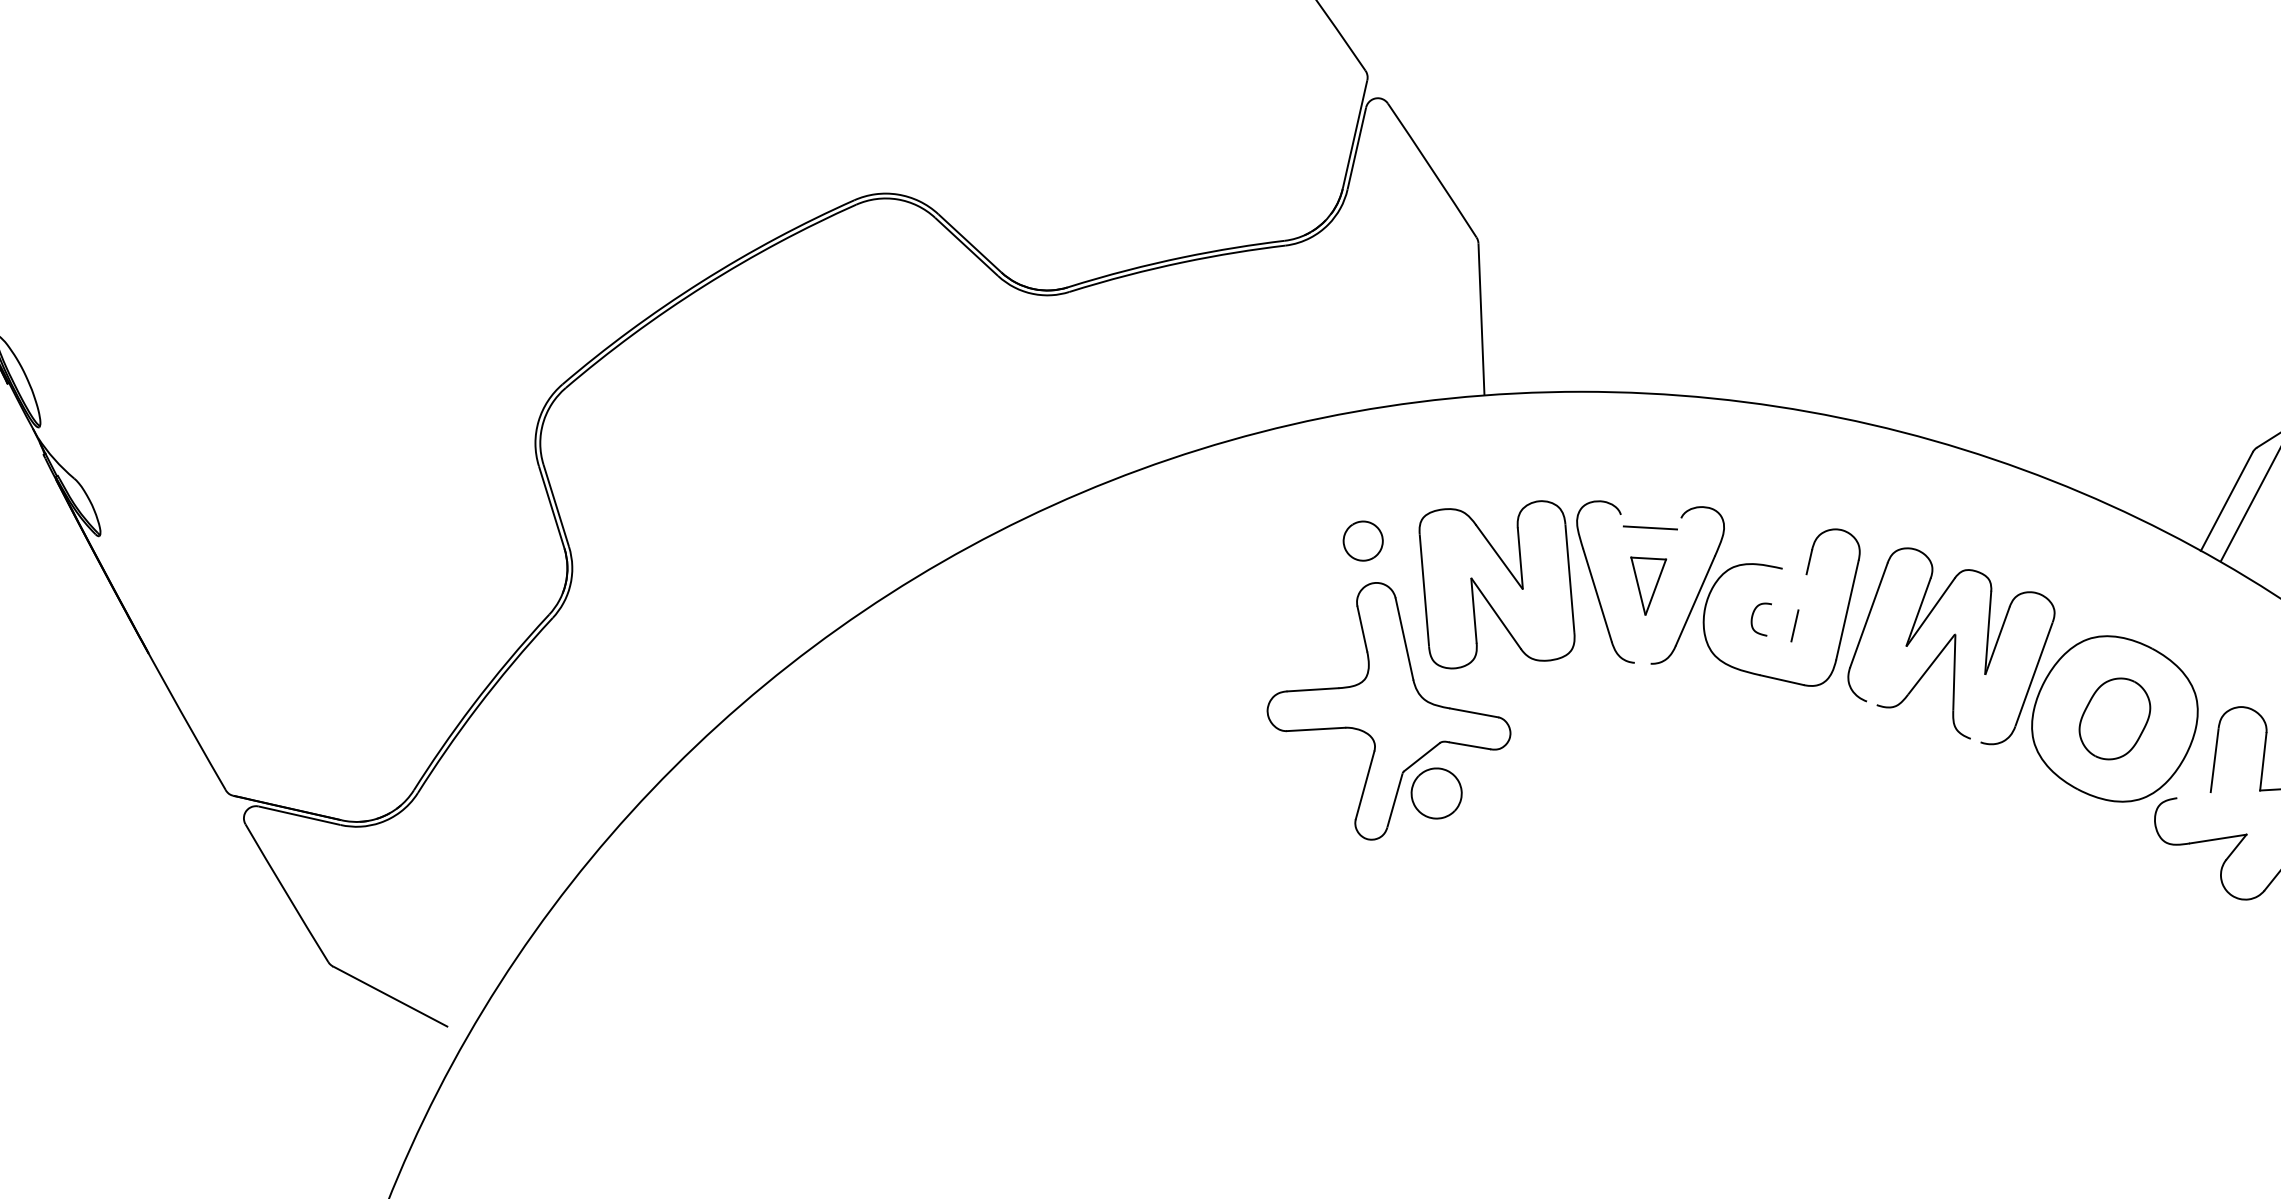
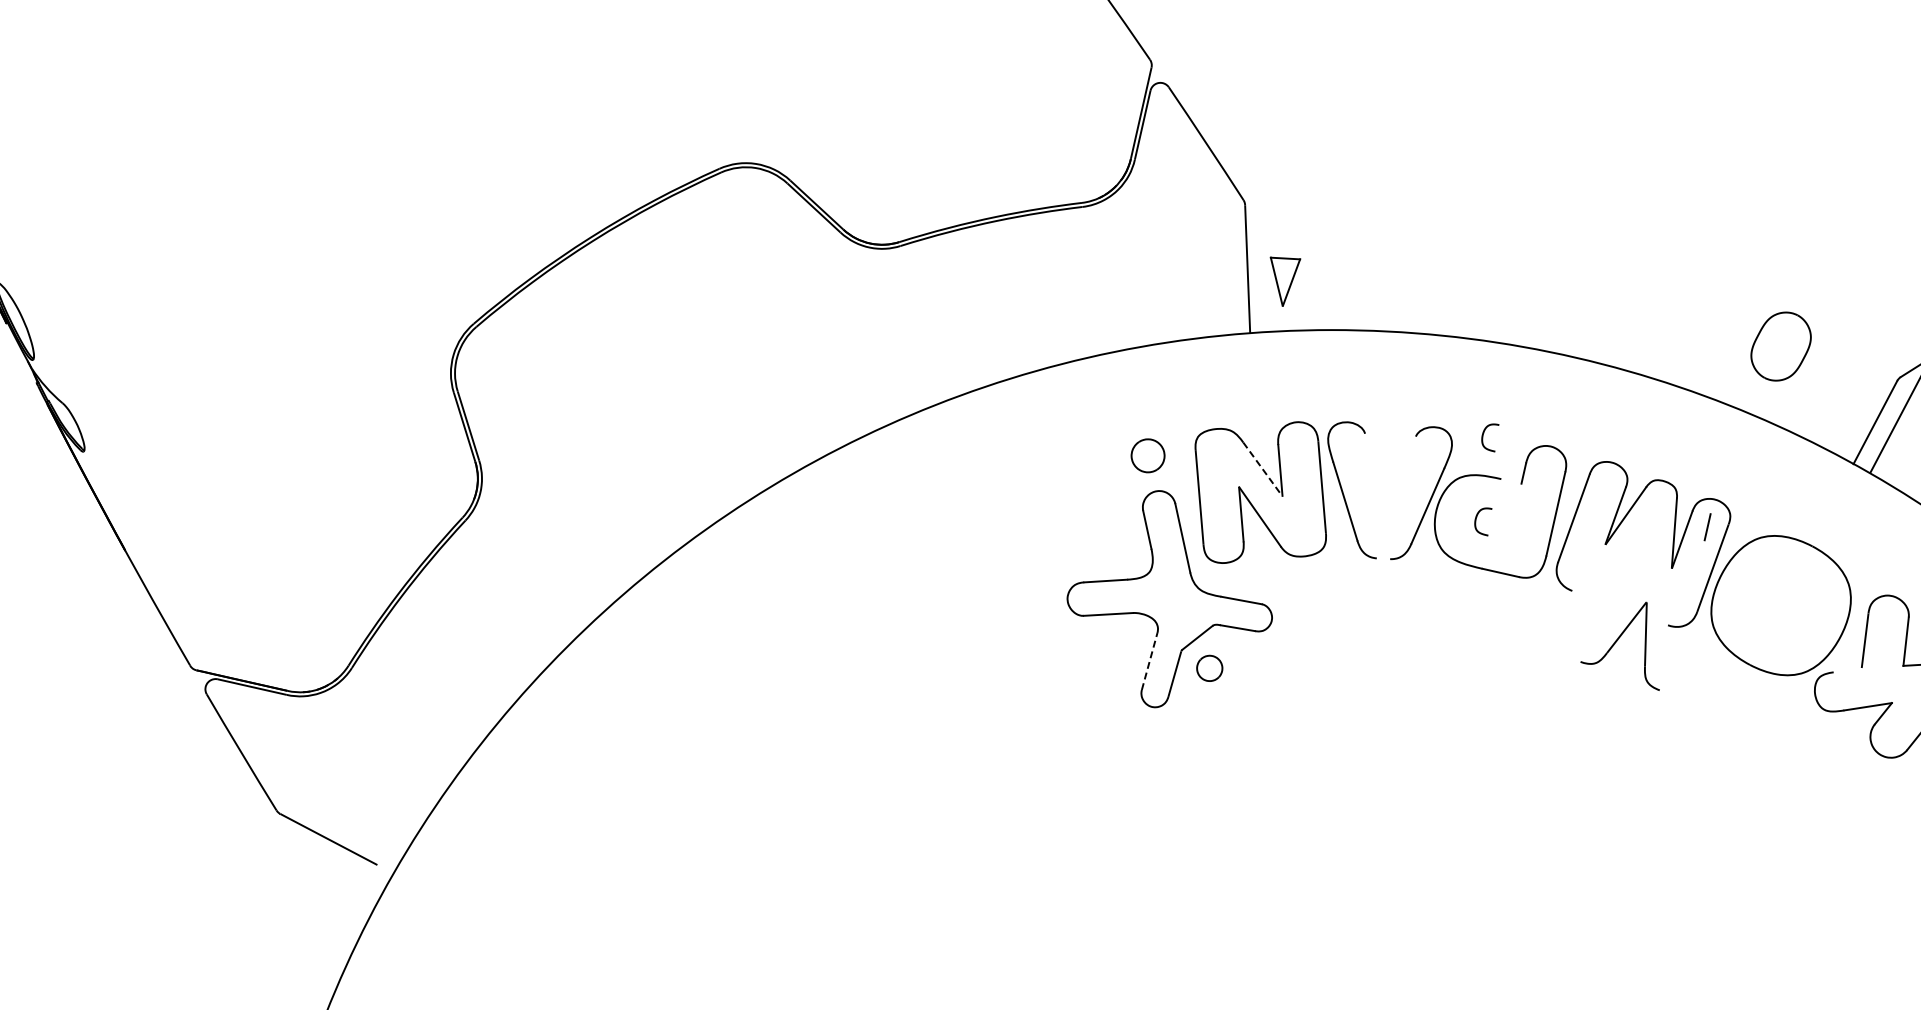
curve: (1761, 519) -> (1483, 437), added
line: (1649, 527) -> (1389, 444), removed
line: (1499, 557) -> (1262, 469), solid -> dashed
part: (1648, 585) -> (1285, 281), moved
line: (1794, 626) -> (1707, 527), moved
part: (1922, 685) -> (1619, 645), moved
part: (2114, 718) -> (1780, 346), moved
line: (1364, 785) -> (1149, 661), solid -> dashed
part: (1436, 793) -> (1209, 668), size x0.6

